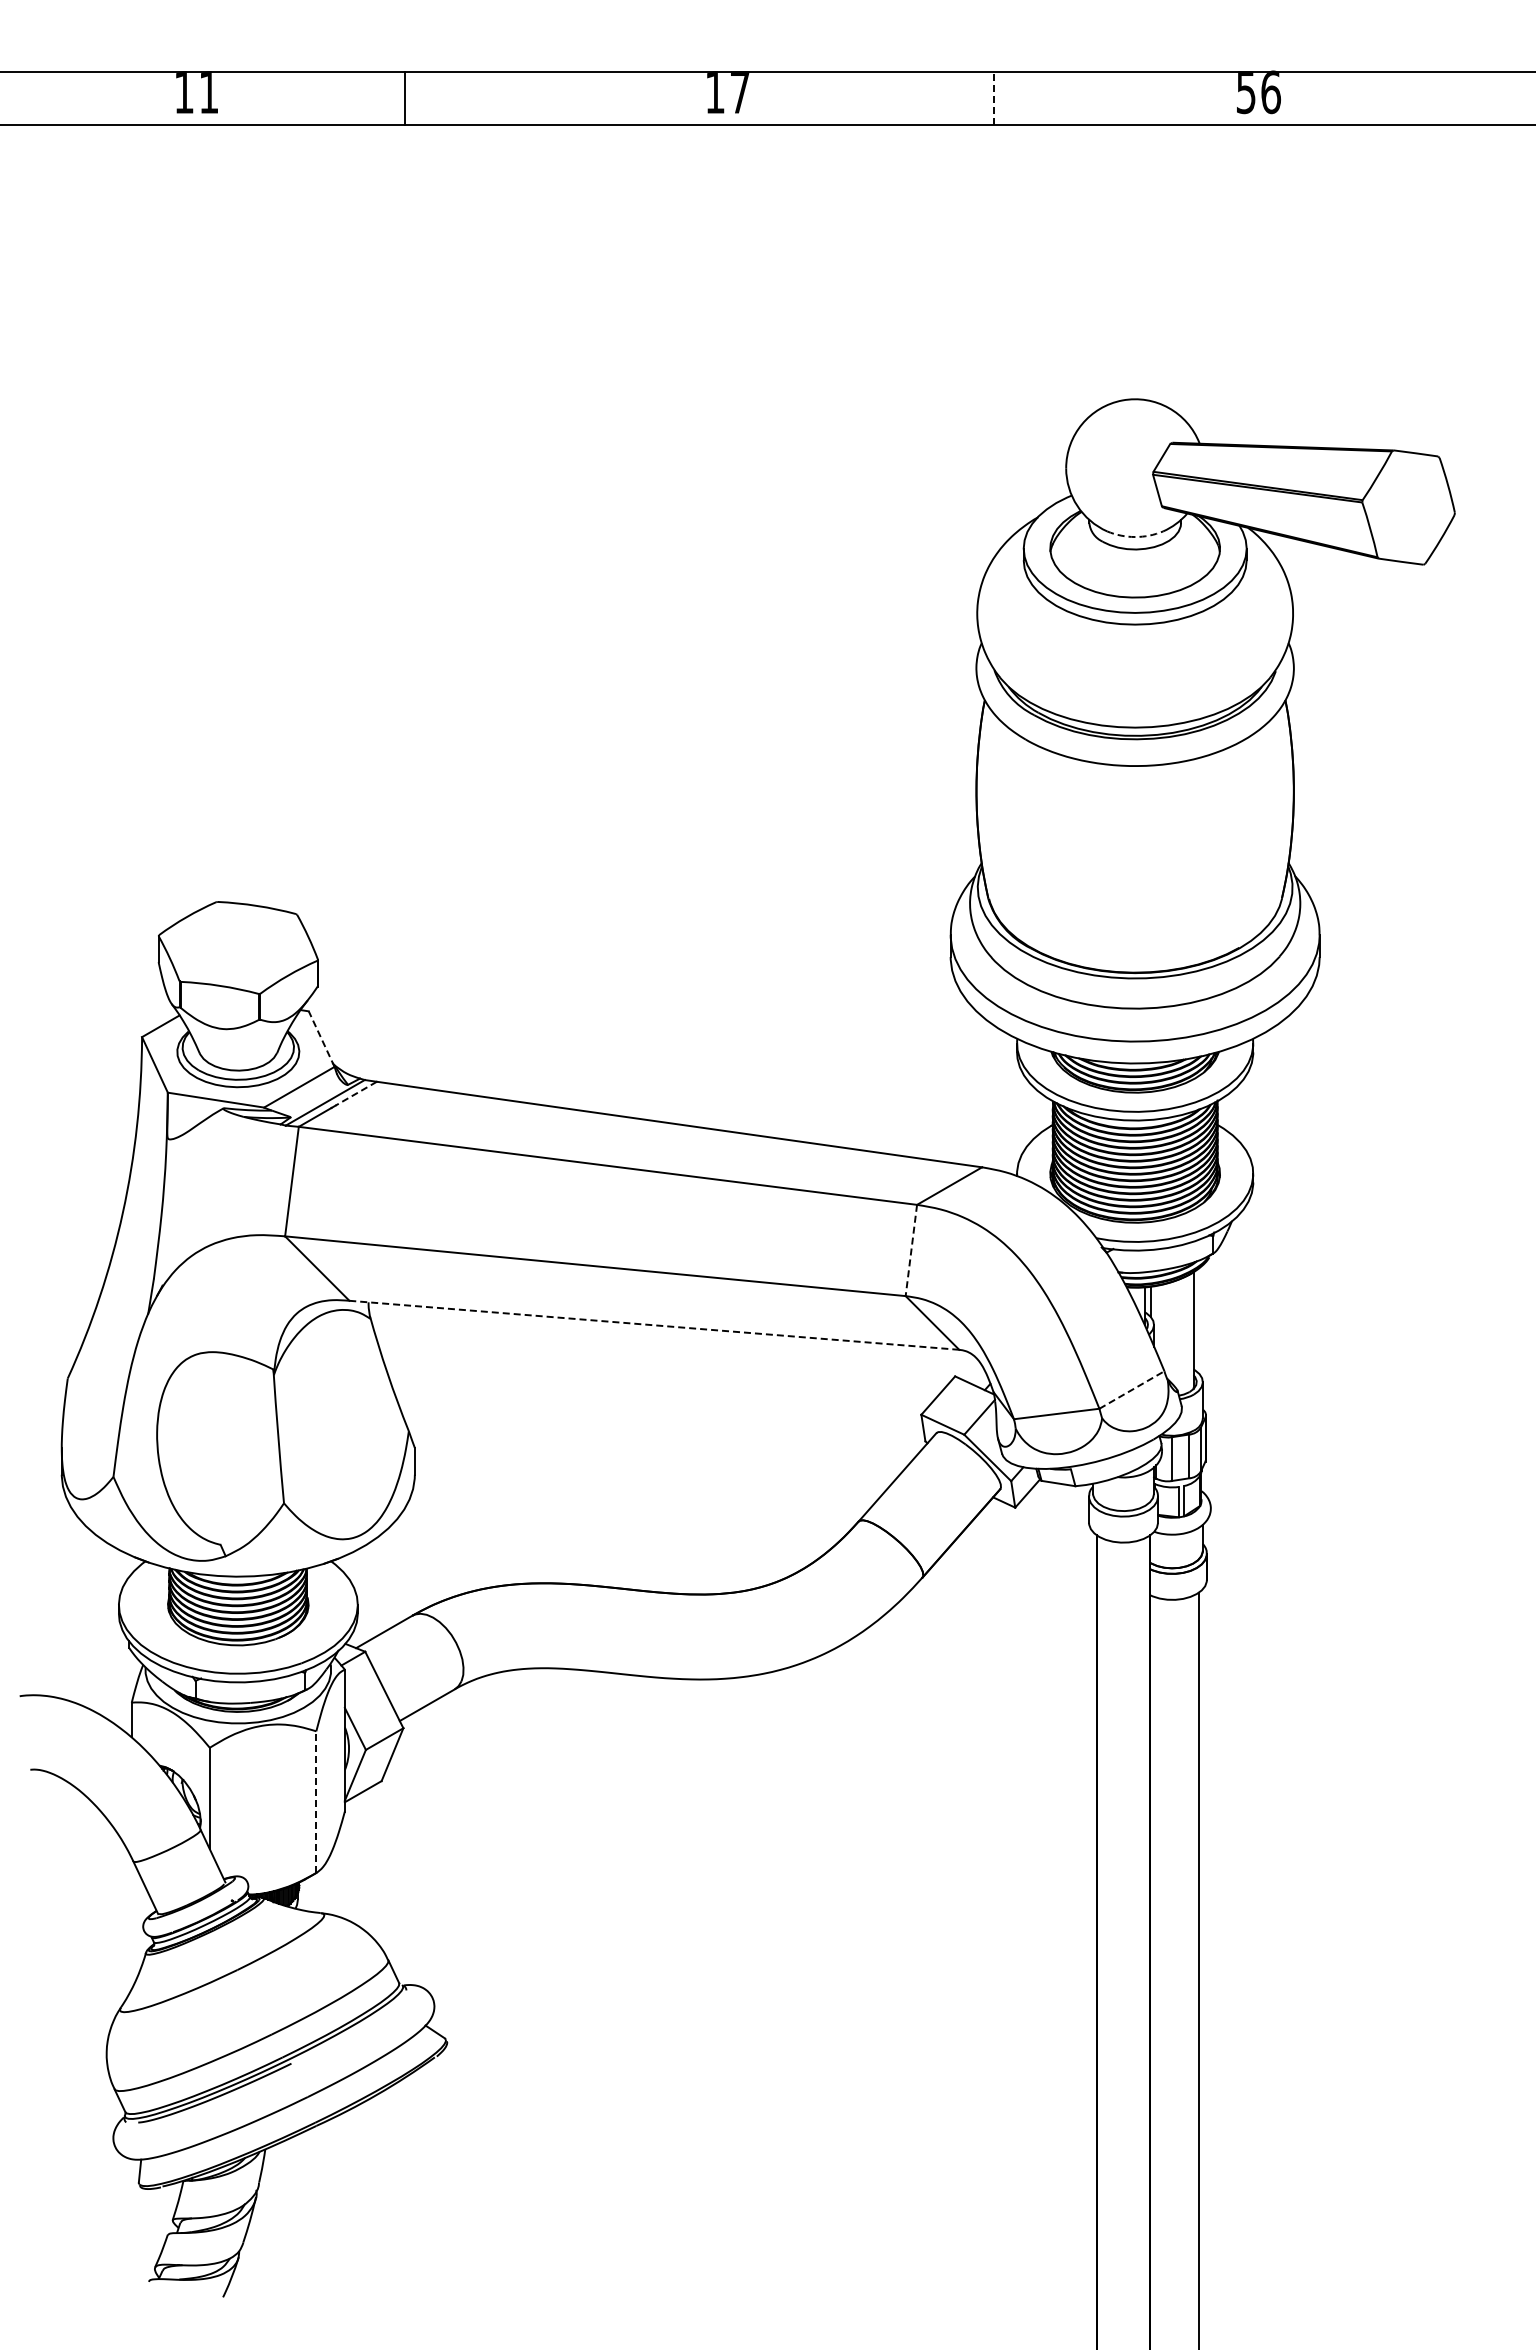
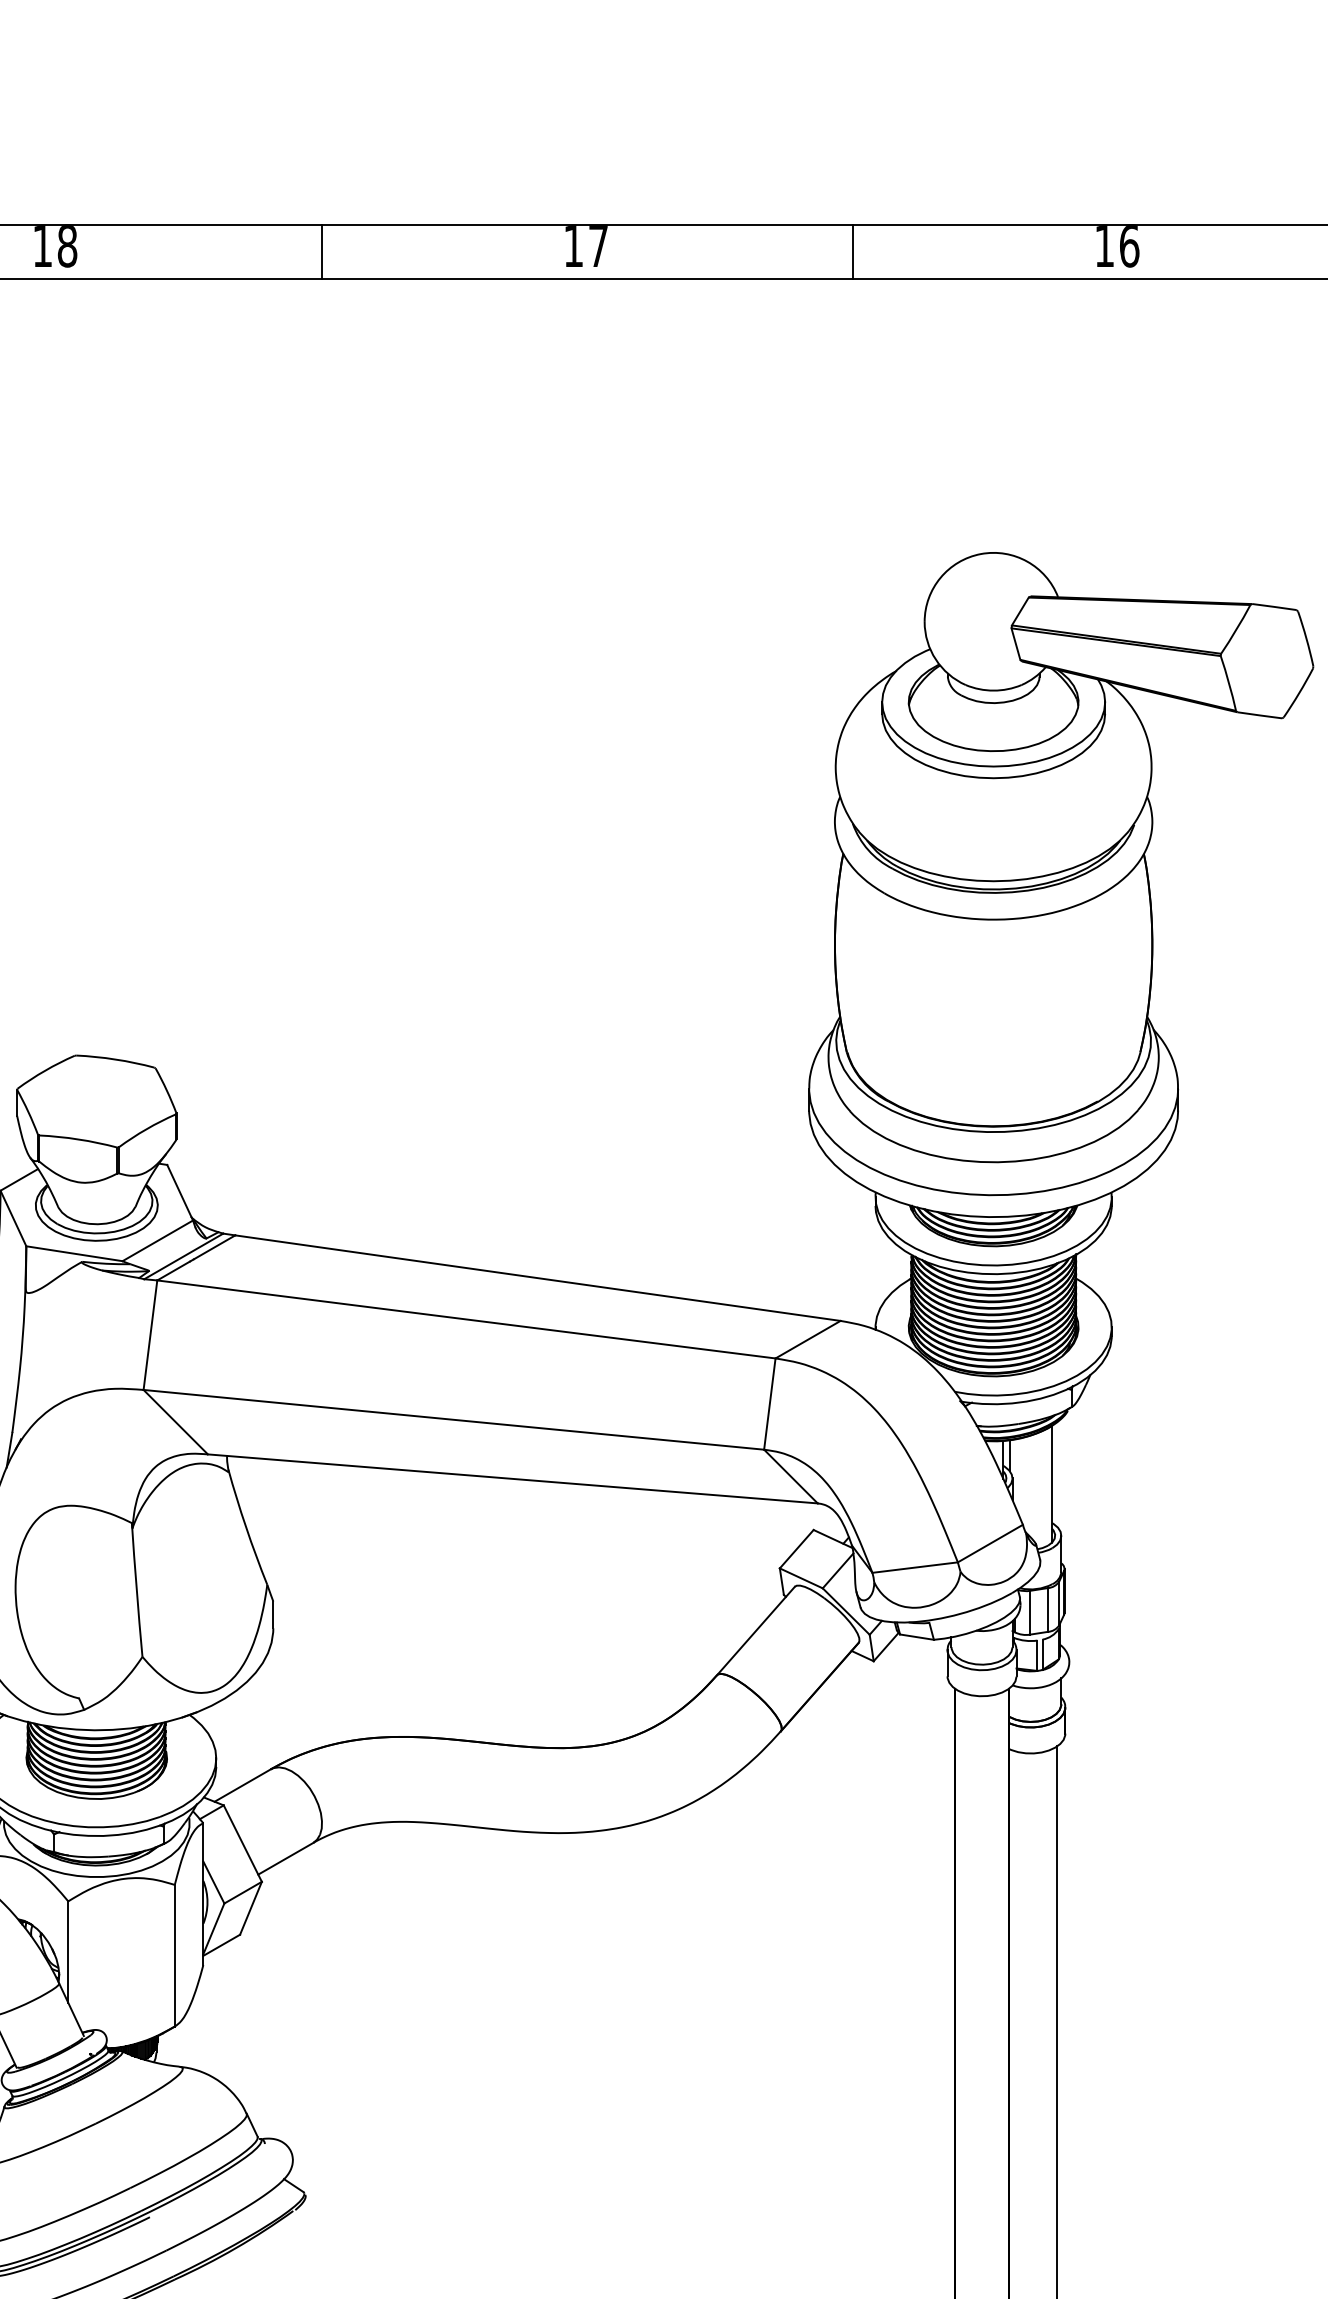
text: (208, 92) -> (66, 246), 11 -> 18
text: (1246, 93) -> (1104, 247), 56 -> 16
line: (405, 97) -> (321, 251), moved
line: (994, 98) -> (852, 252), dashed -> solid
arc: (1135, 537) -> (993, 691), dashed -> solid
line: (321, 1039) -> (179, 1193), dashed -> solid
line: (356, 1093) -> (214, 1247), dashed -> solid
line: (911, 1250) -> (769, 1404), dashed -> solid
line: (654, 1325) -> (512, 1479), dashed -> solid
line: (1131, 1390) -> (989, 1544), dashed -> solid
line: (316, 1802) -> (174, 1956), dashed -> solid

